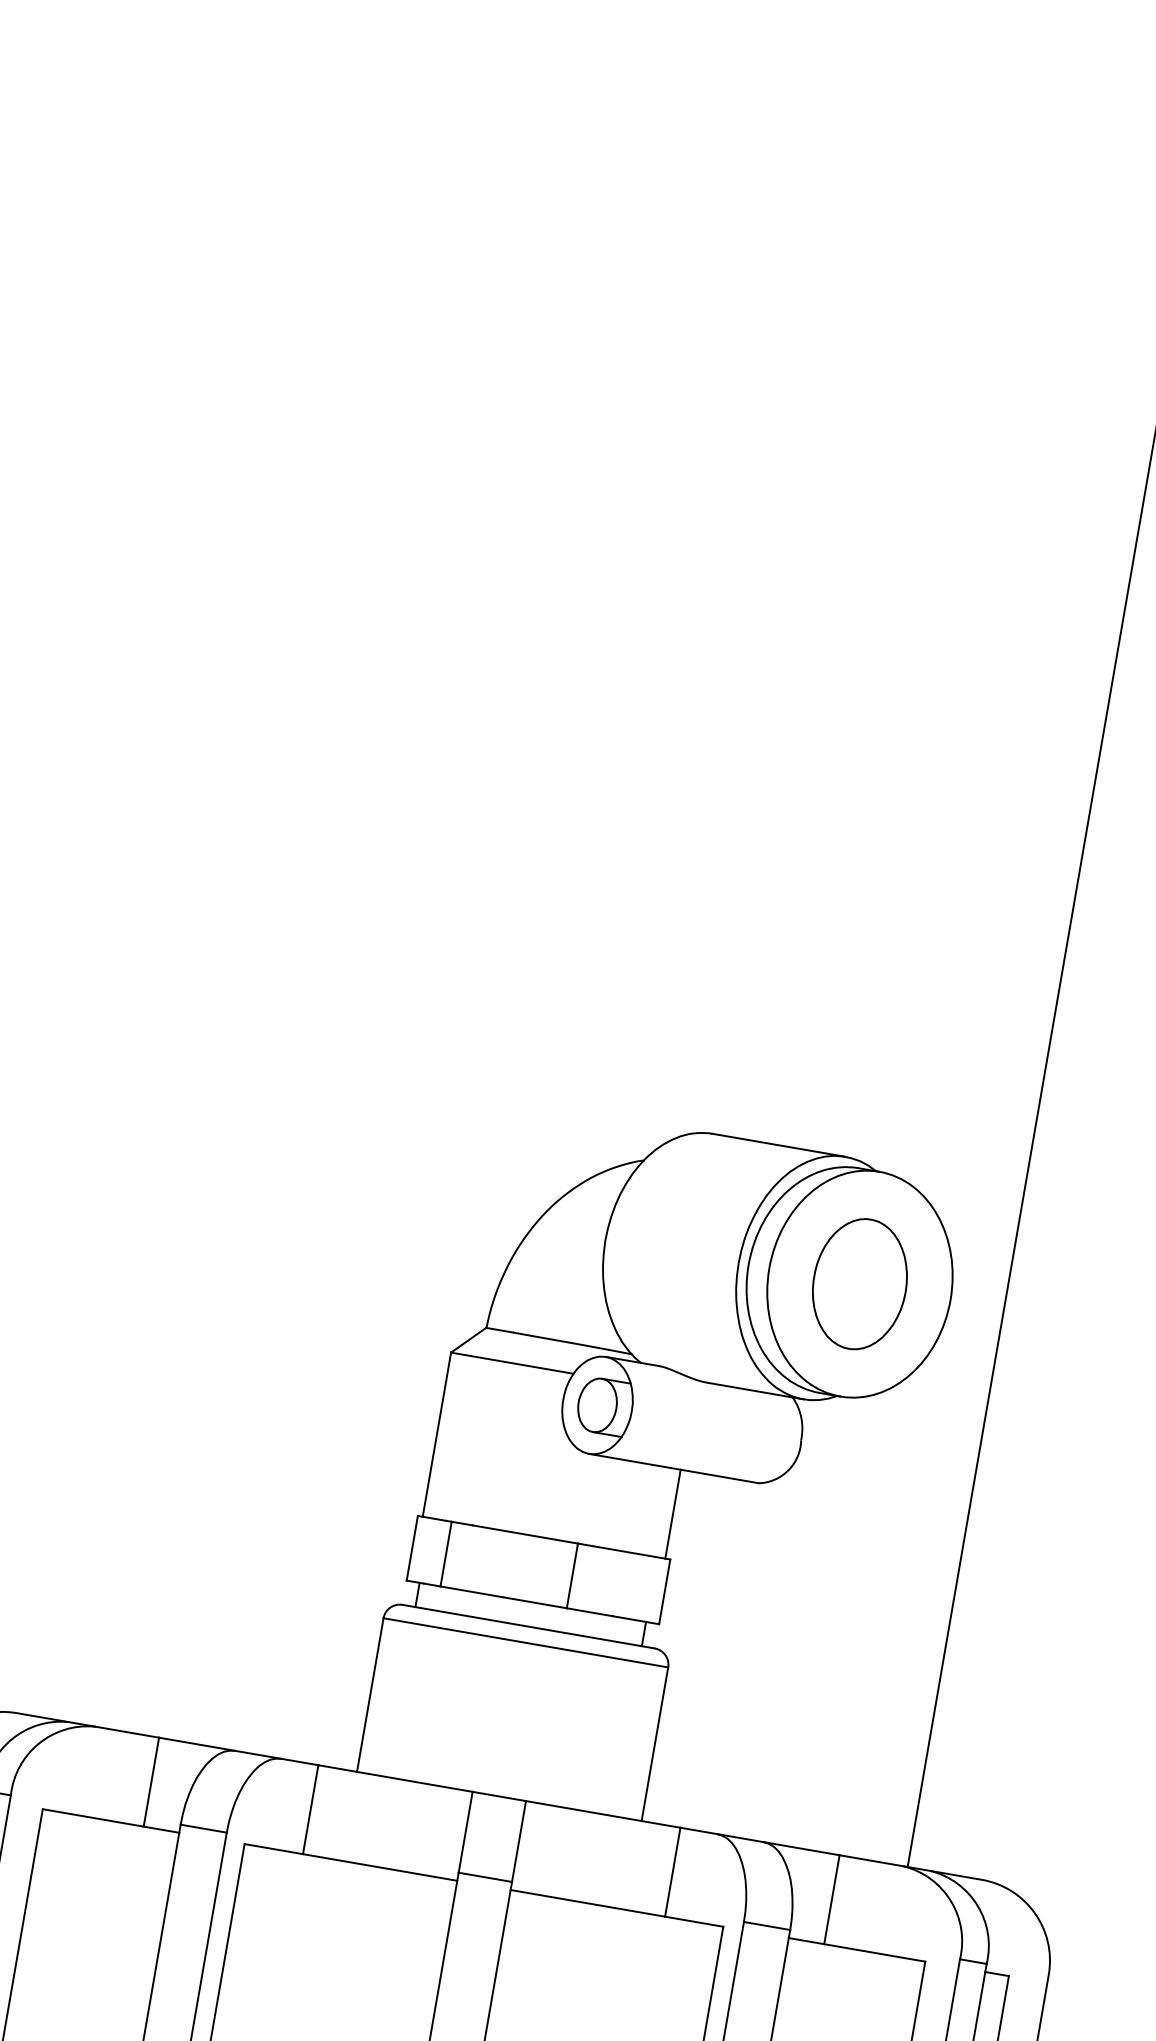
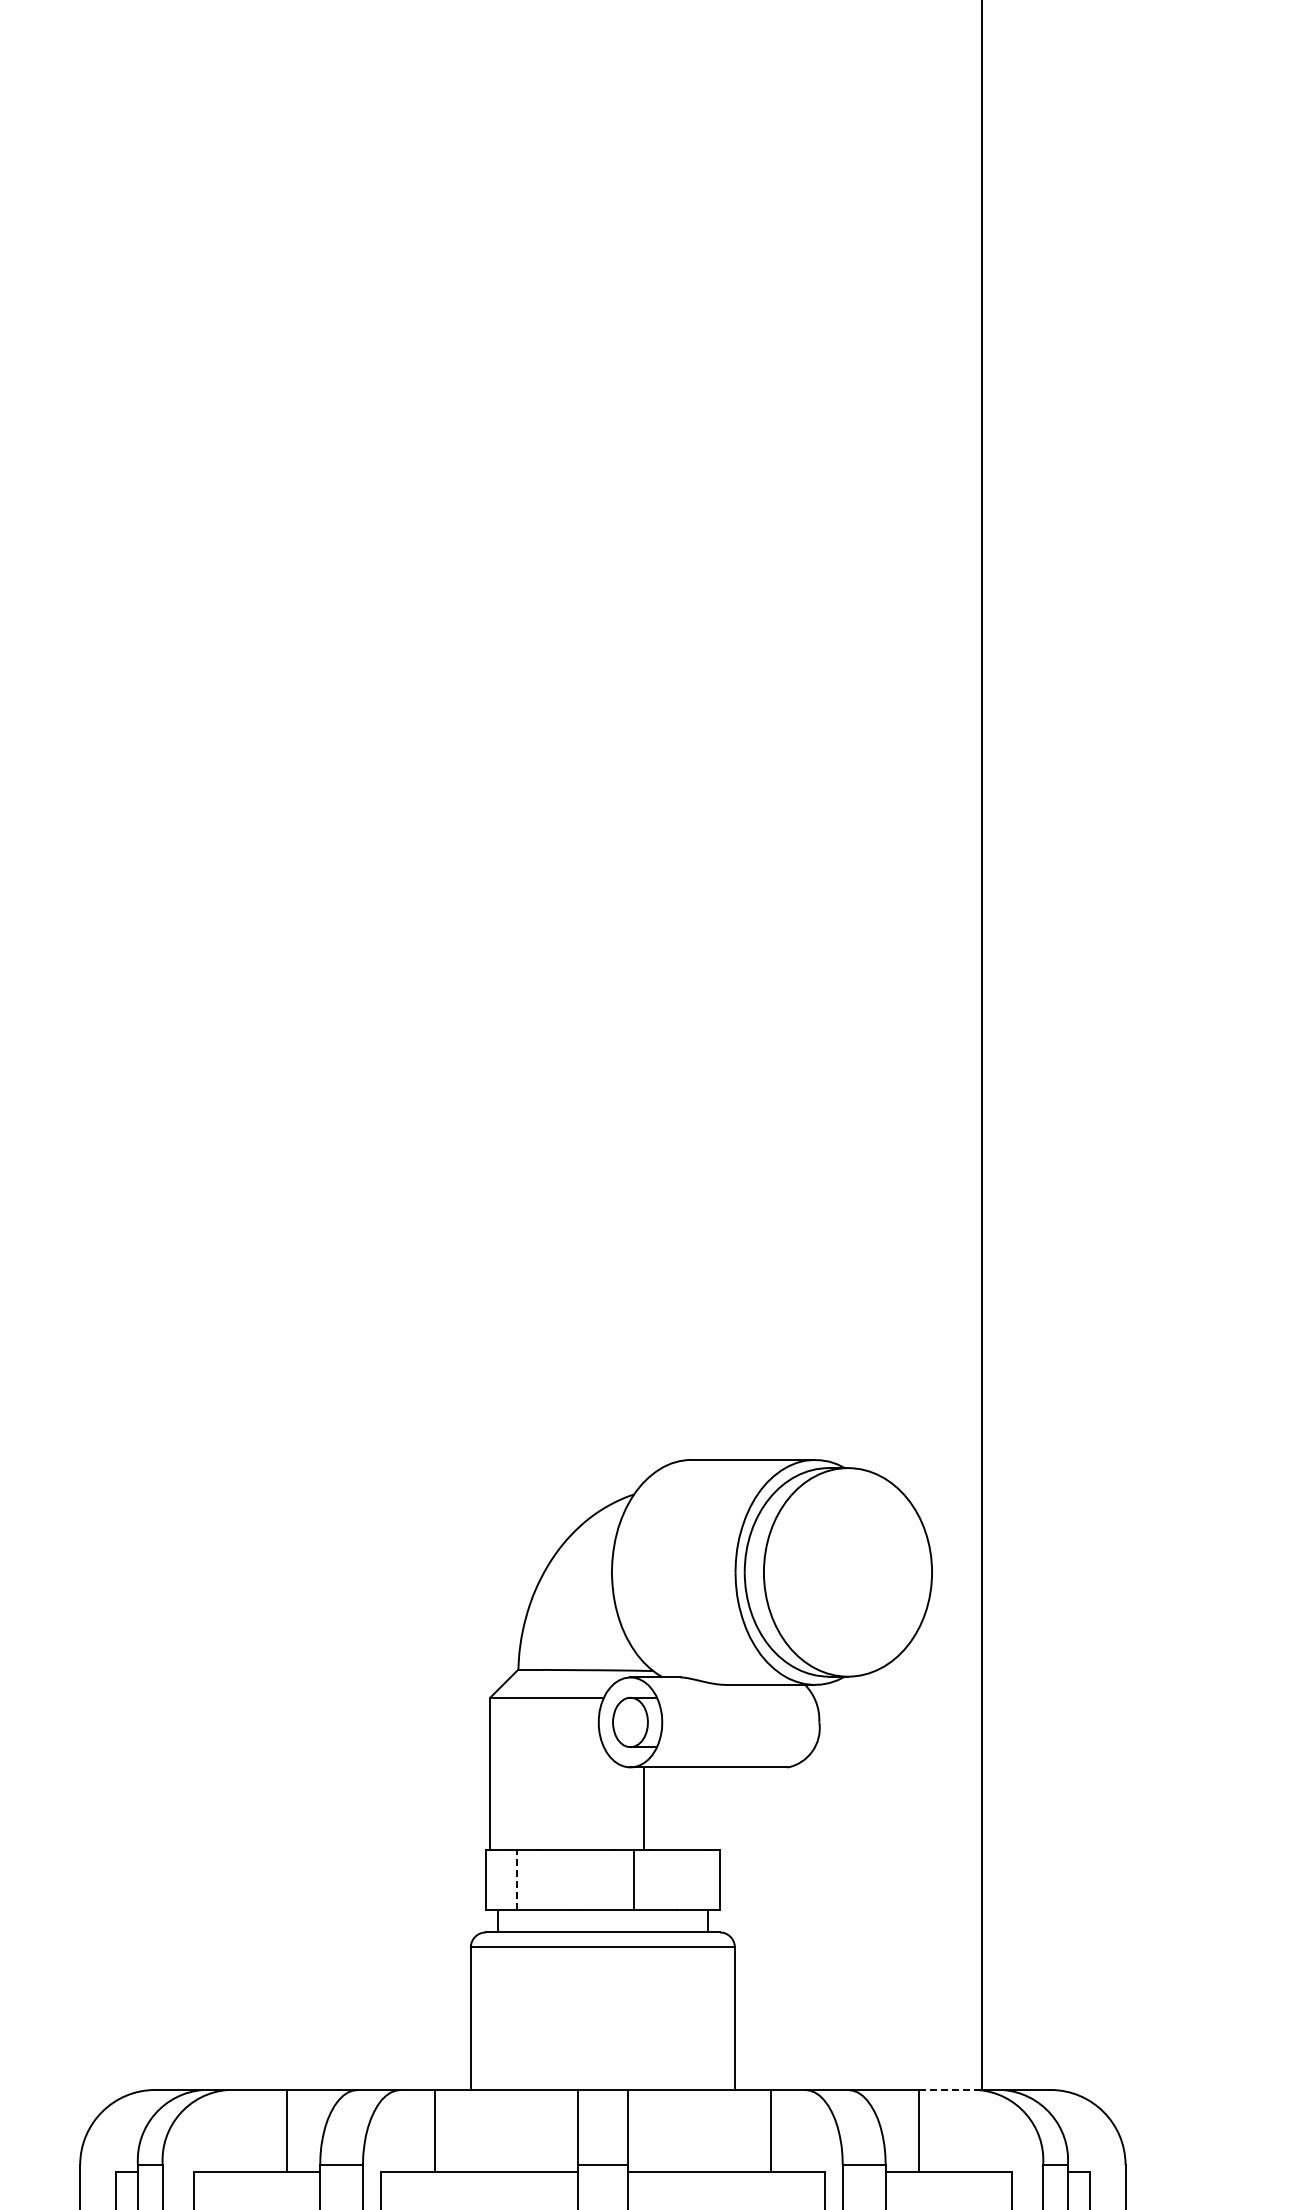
part: (859, 1284) -> (847, 1572), removed
line: (673, 1514) -> (644, 1808), moved
line: (446, 1553) -> (517, 1879), solid -> dashed
line: (871, 1860) -> (948, 2089), solid -> dashed

